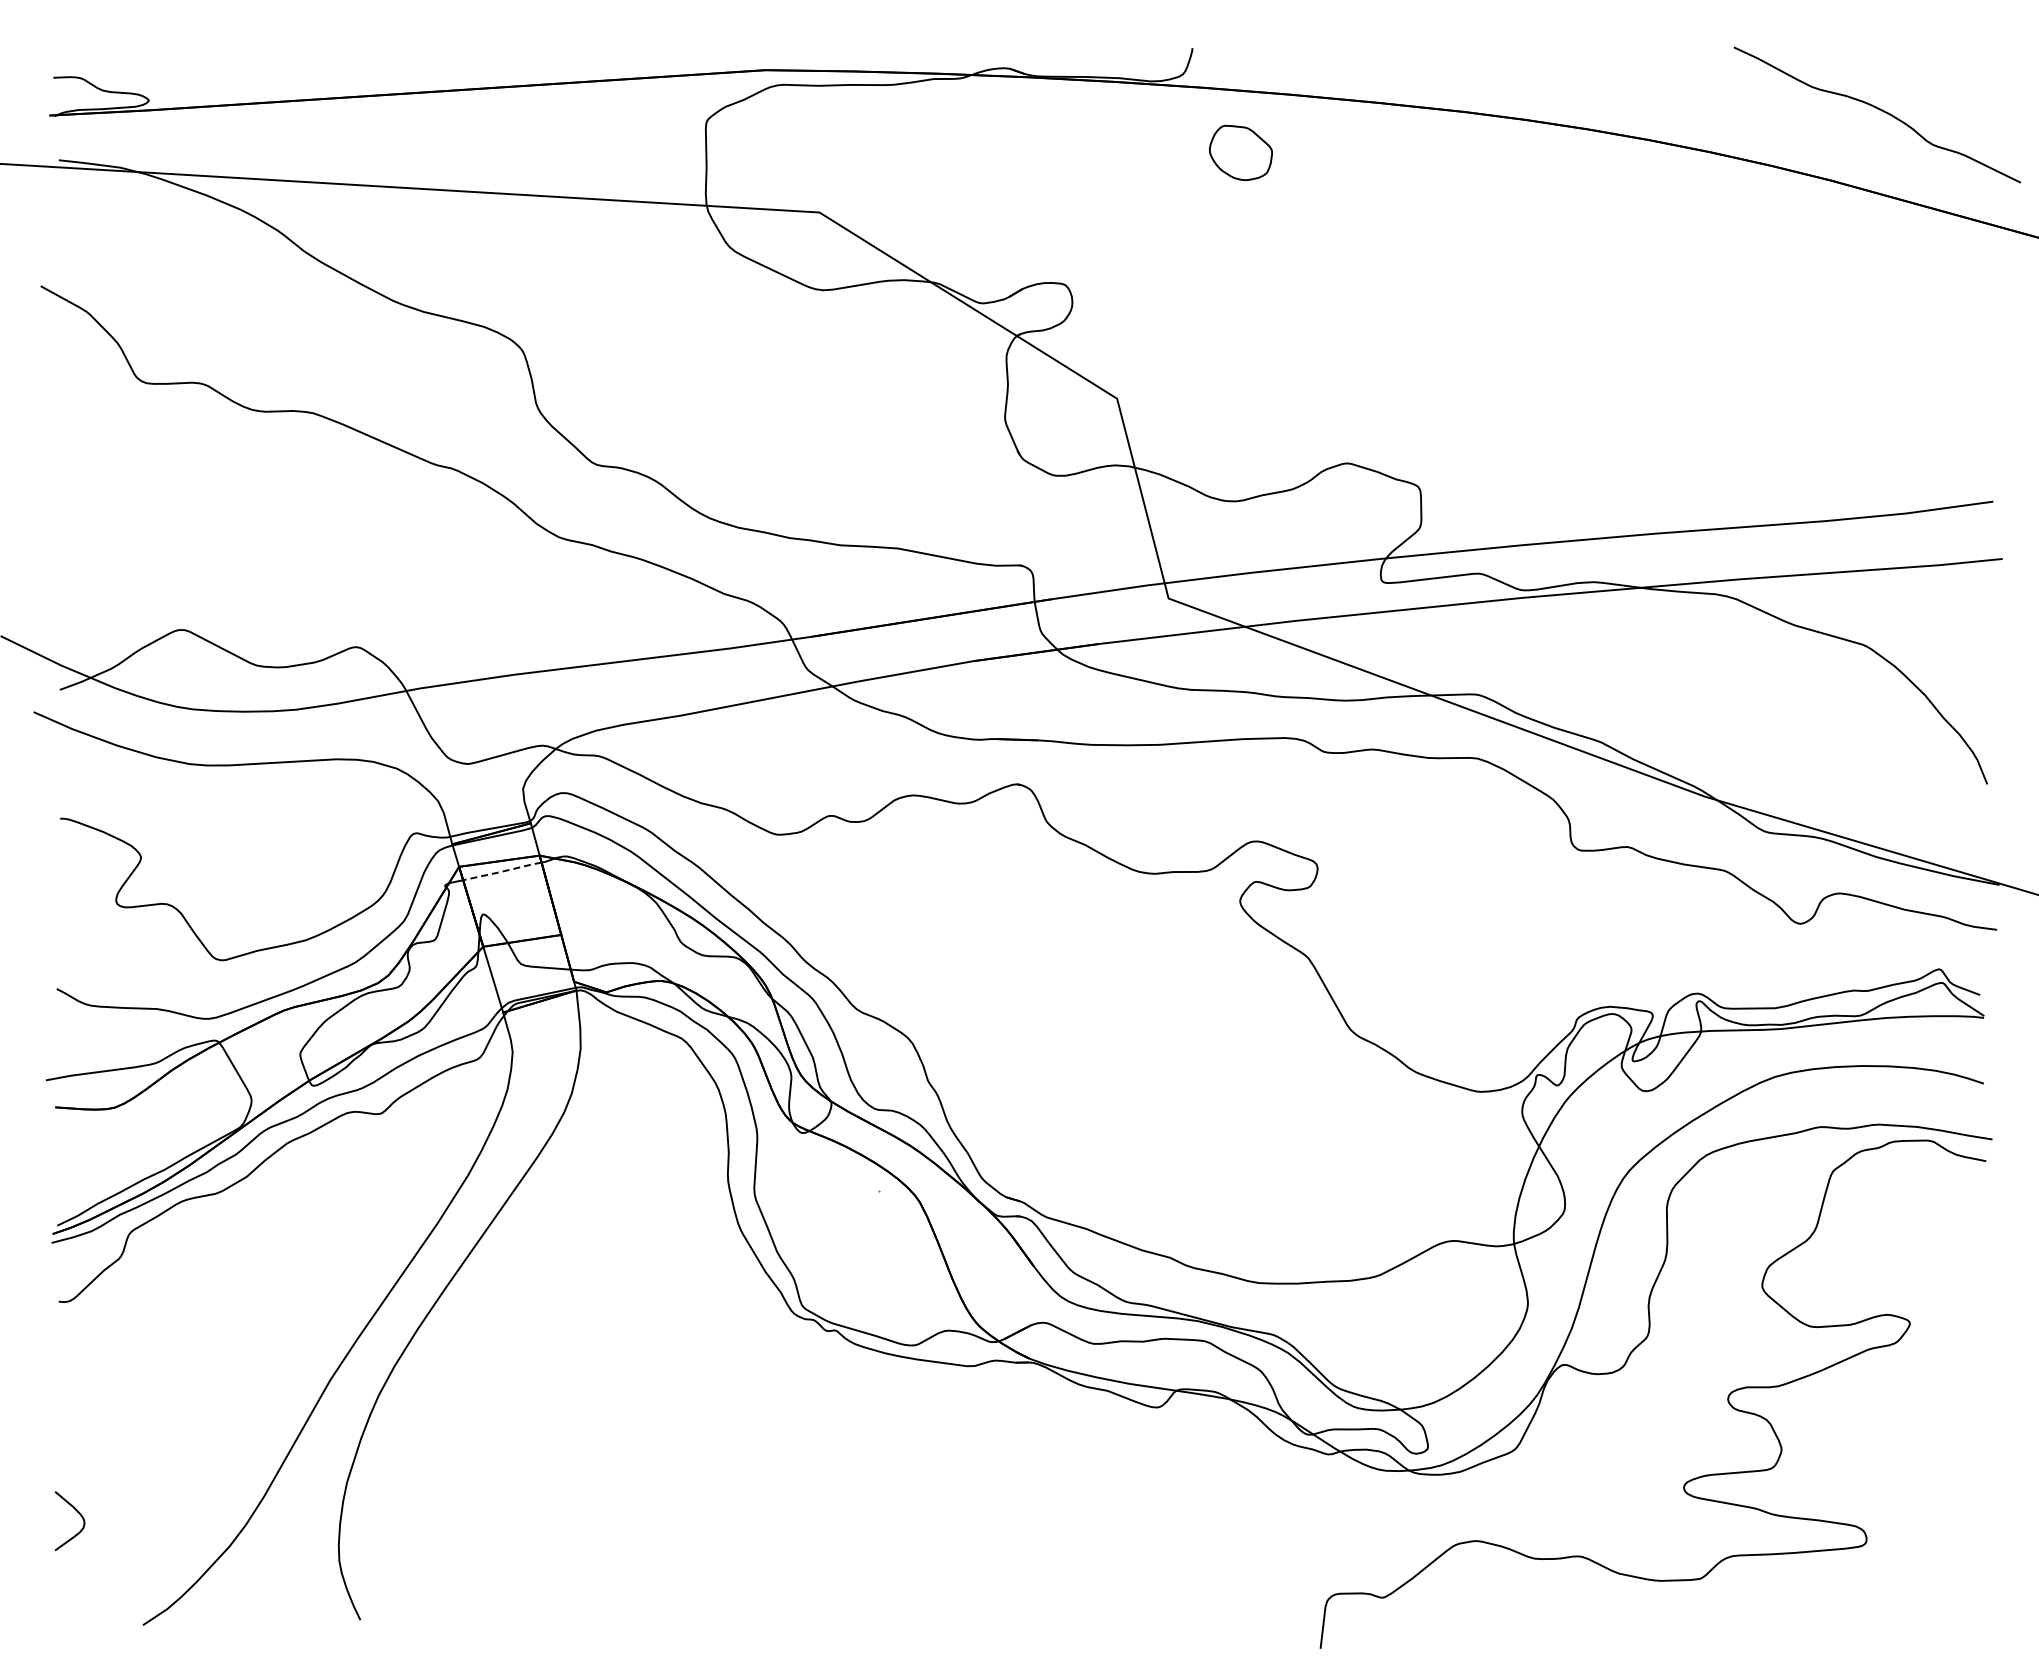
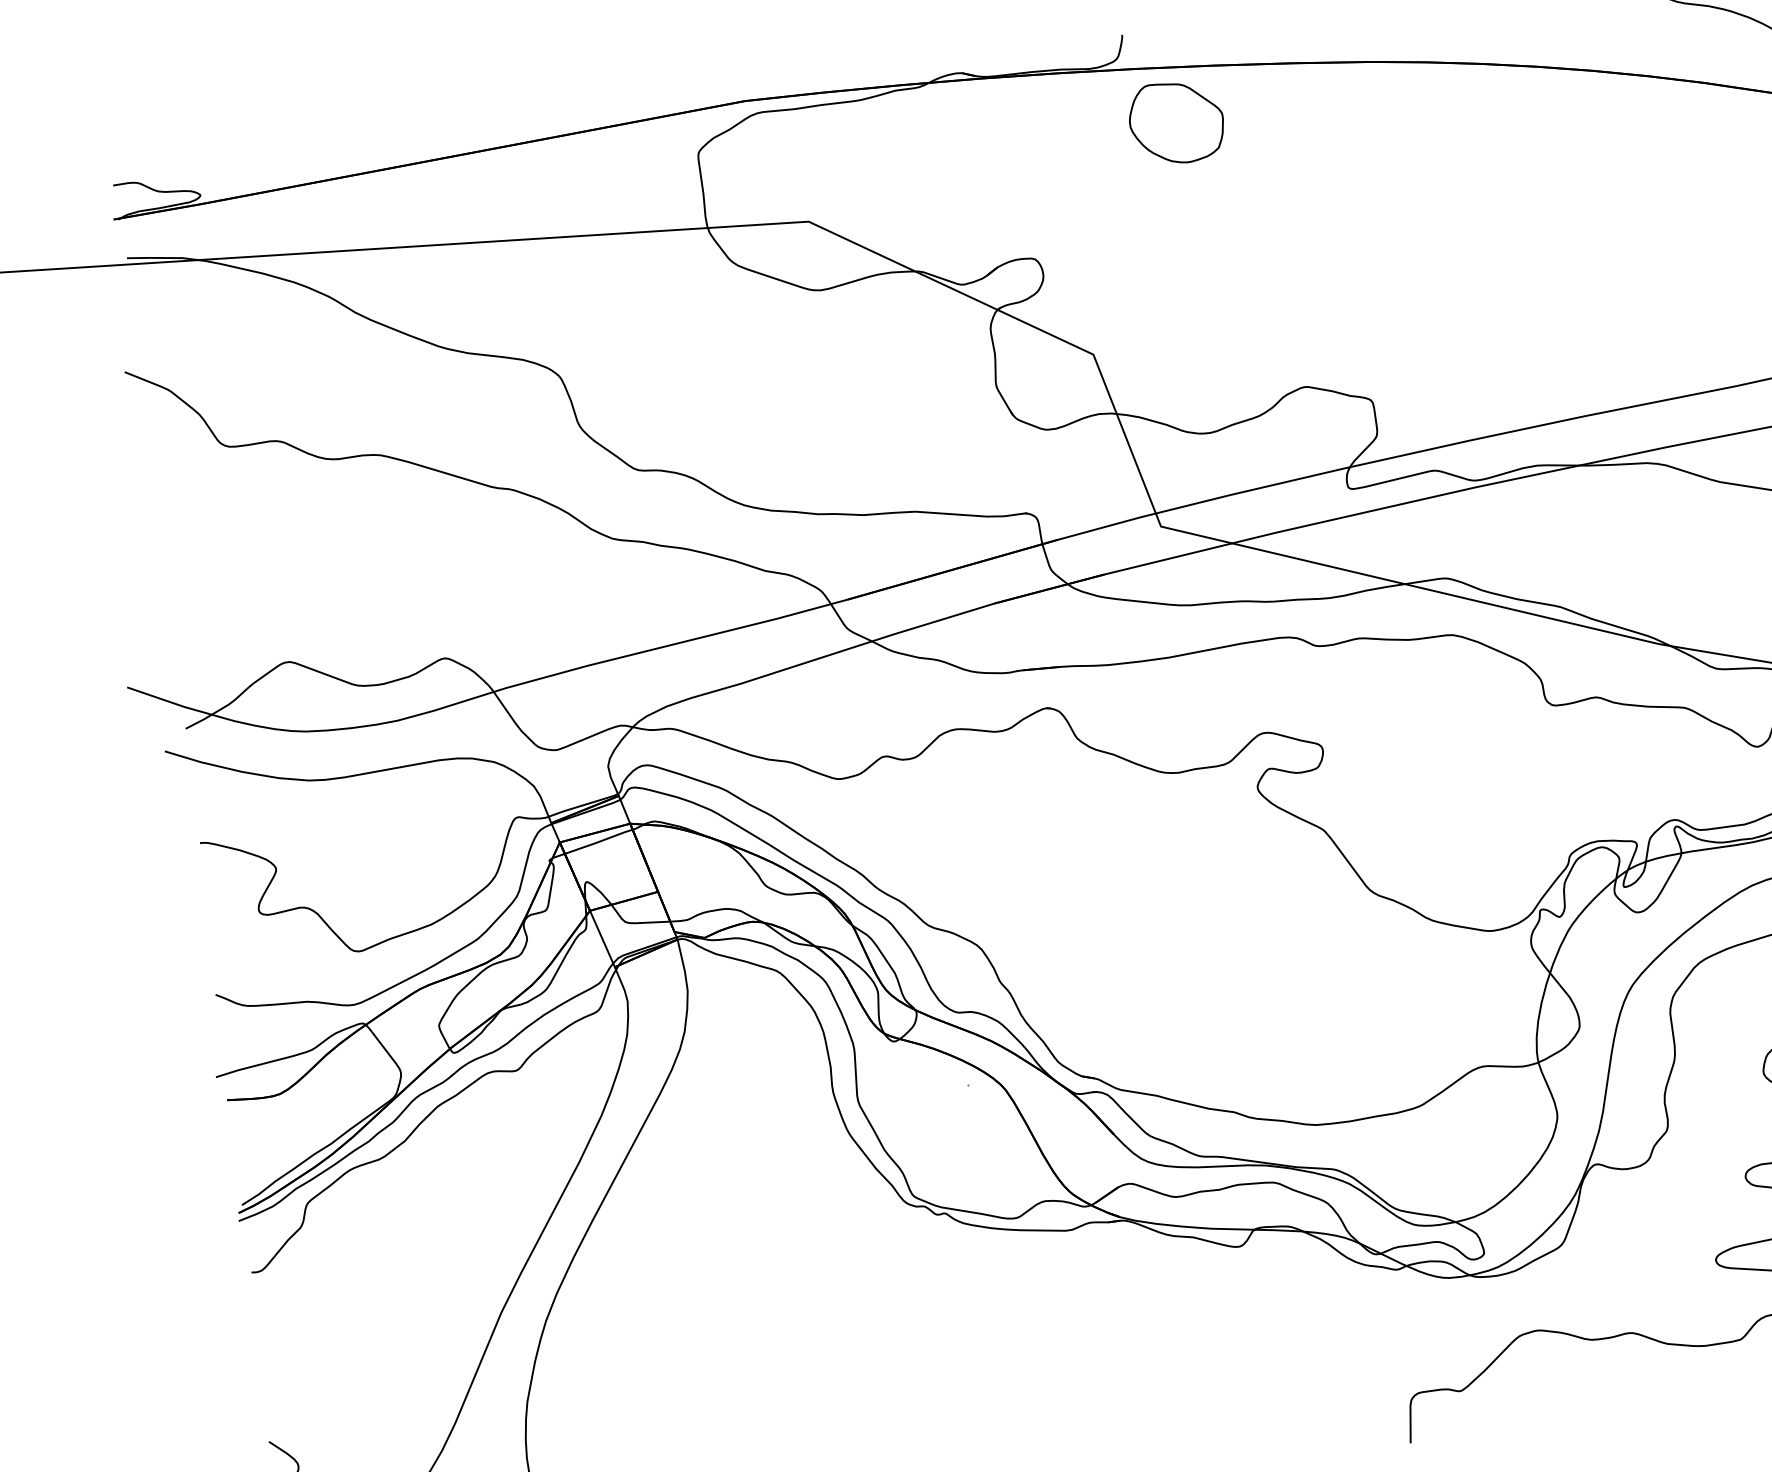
part: (1240, 152) -> (1176, 122), size x1.67
line: (502, 871) -> (598, 841), dashed -> solid

